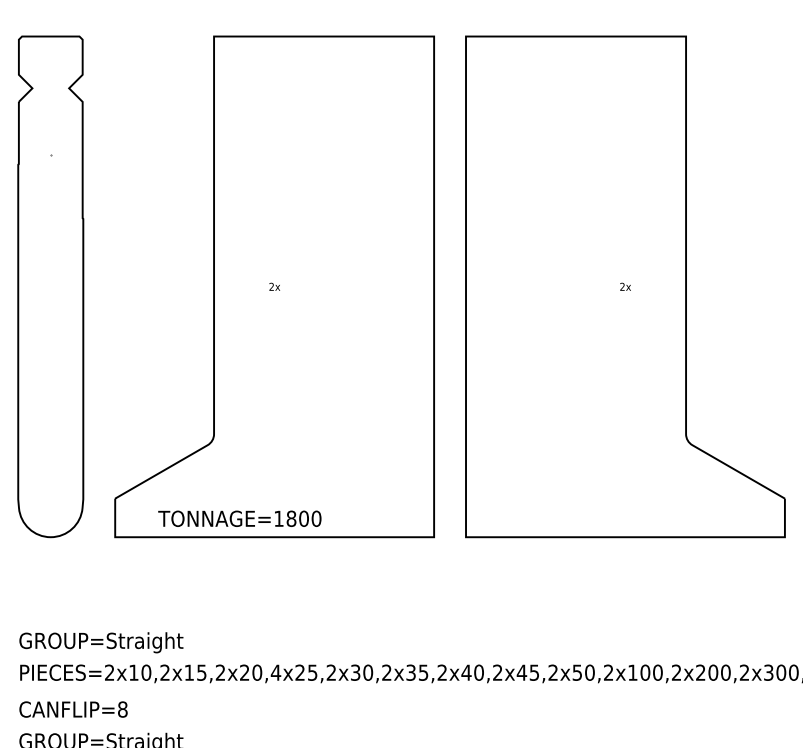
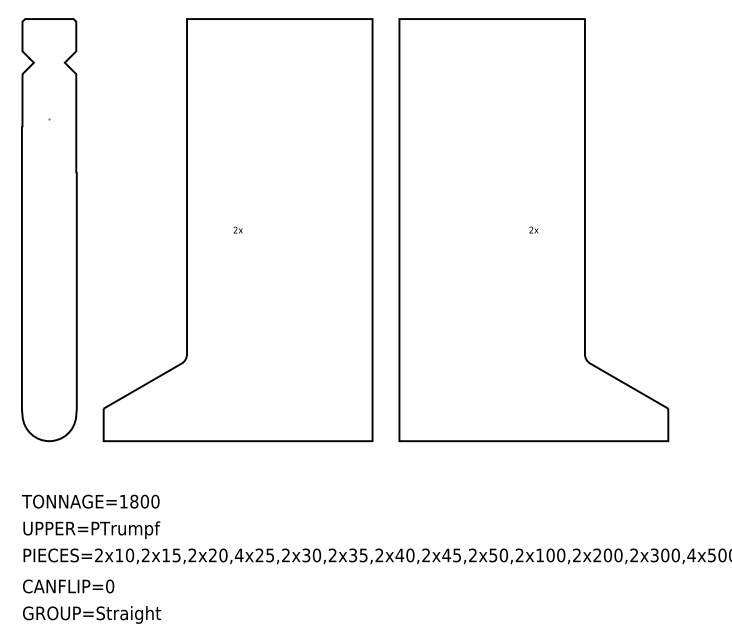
text: (239, 518) -> (90, 501), moved
text: (101, 643) -> (92, 530), GROUP=Straight -> UPPER=PTrumpf
text: (123, 709) -> (110, 586), CANFLIP=8 -> CANFLIP=0

